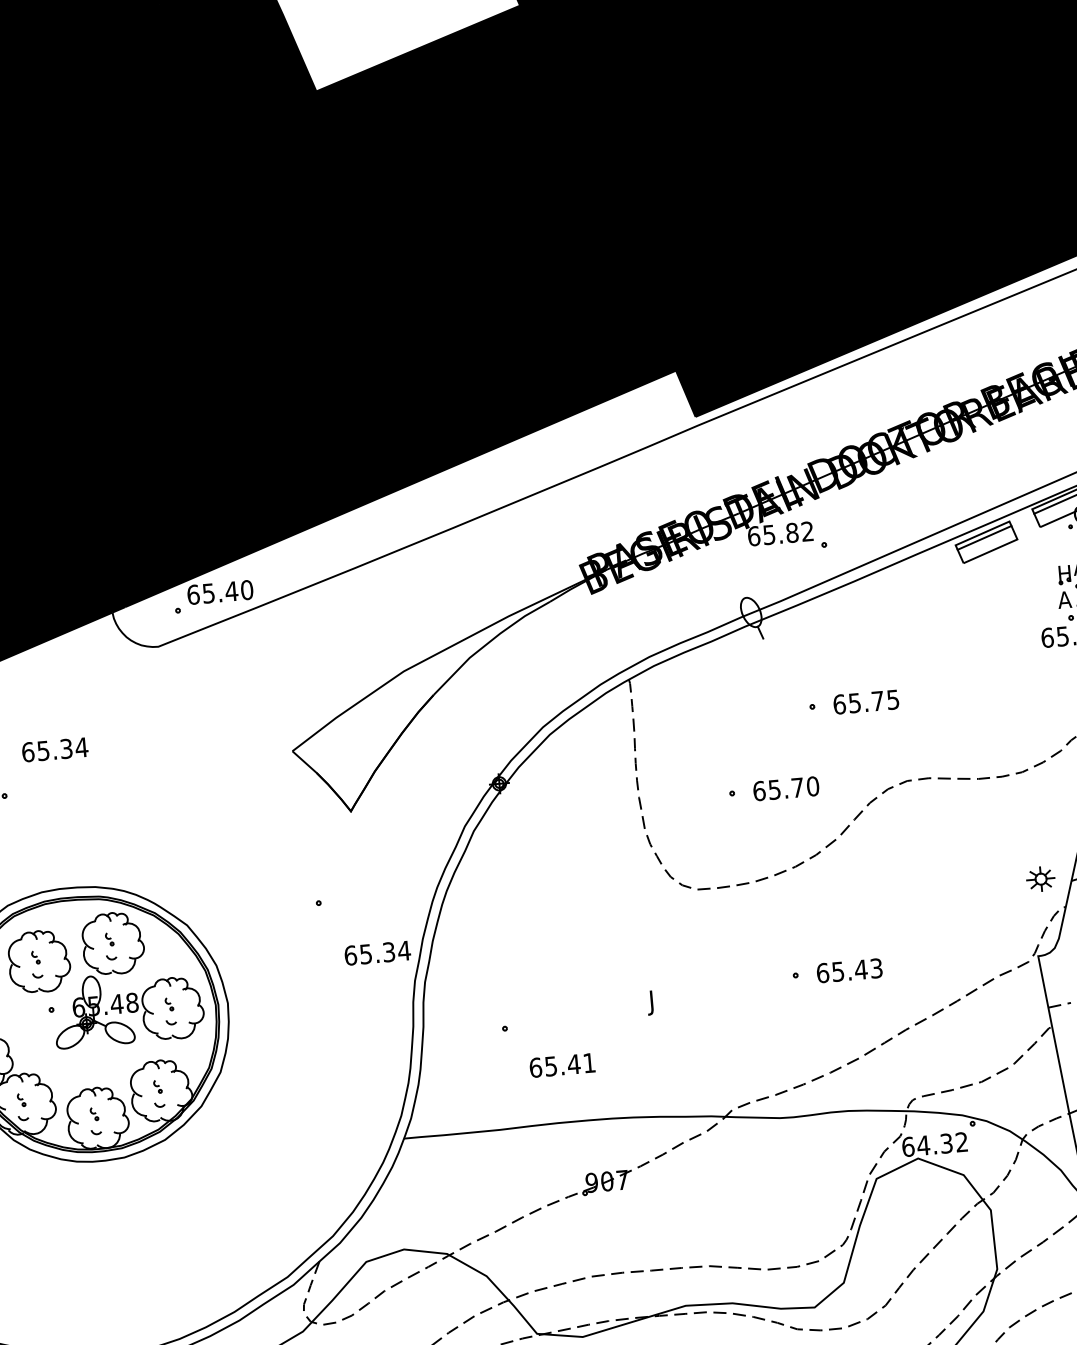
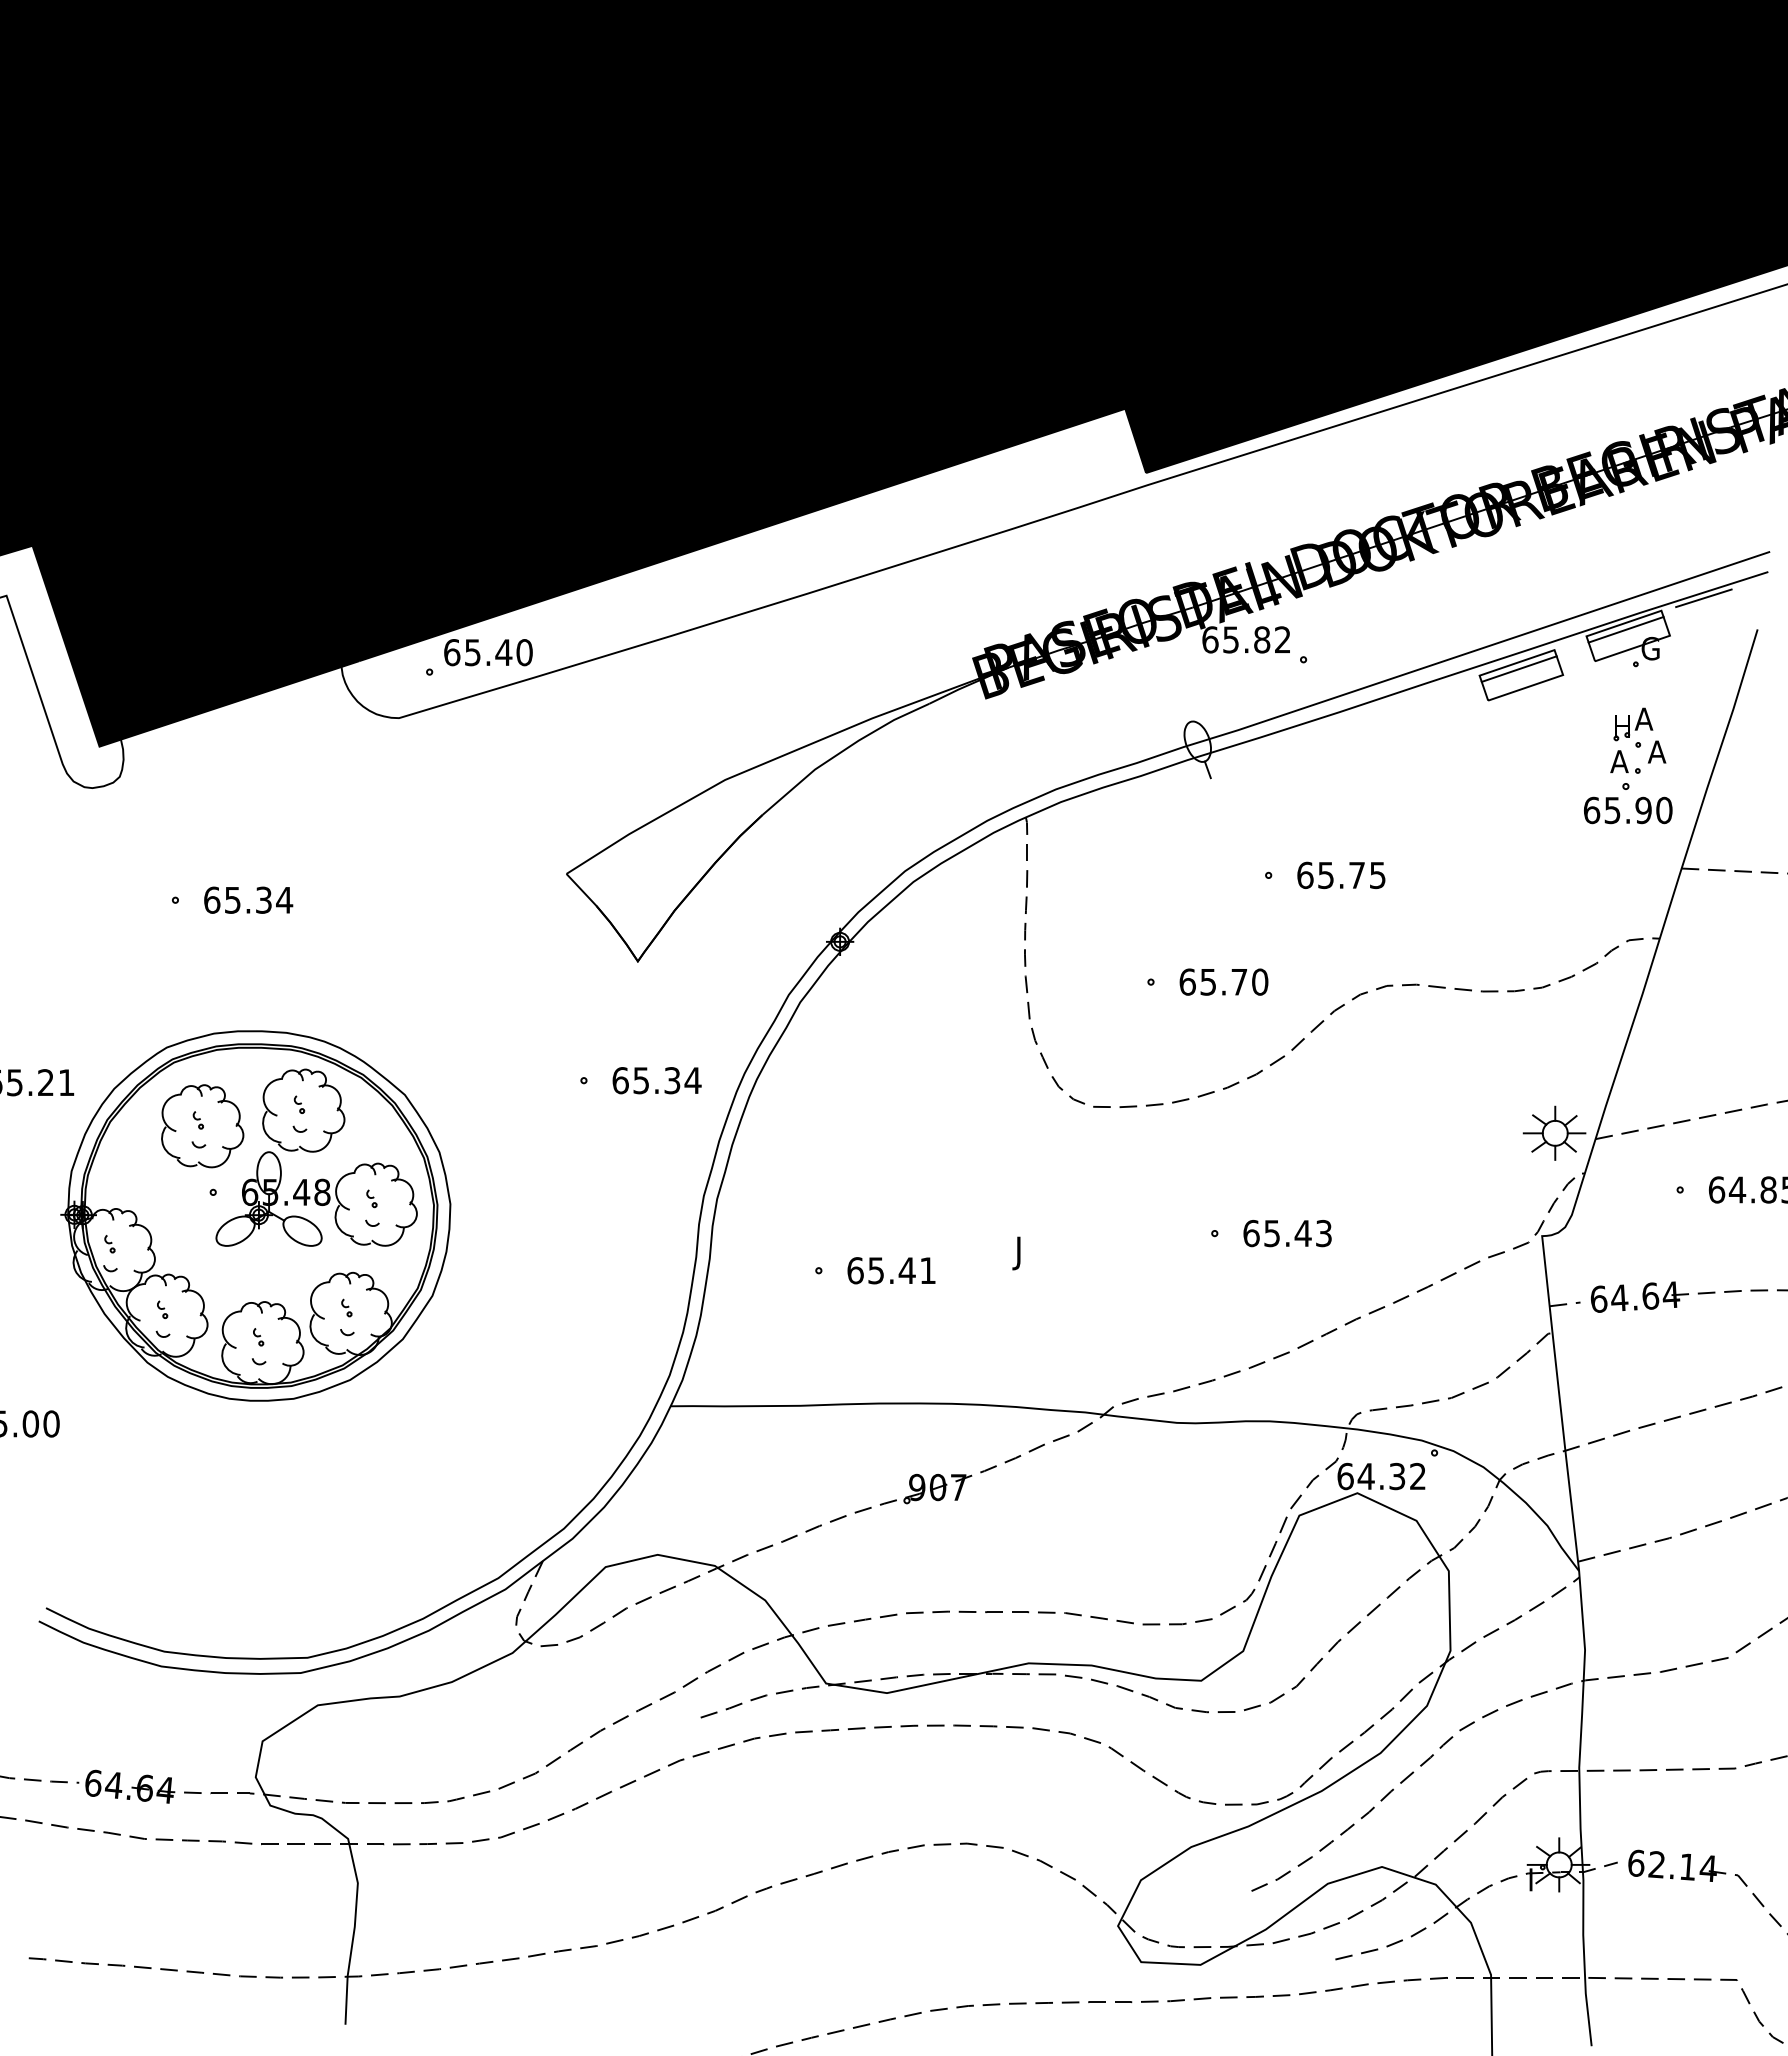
text: (55, 749) -> (248, 899), moved
part: (1040, 878) -> (1554, 1132), size x1.67
text: (377, 953) -> (656, 1080), moved
text: (562, 1065) -> (891, 1270), moved

